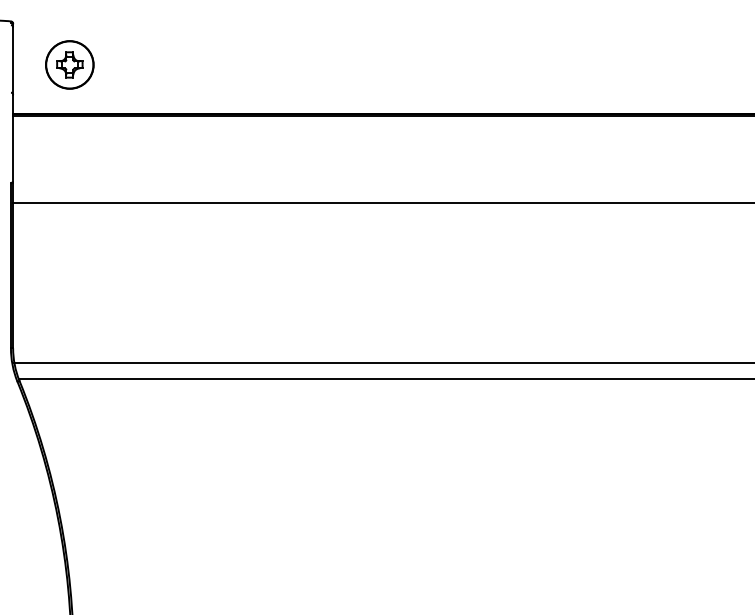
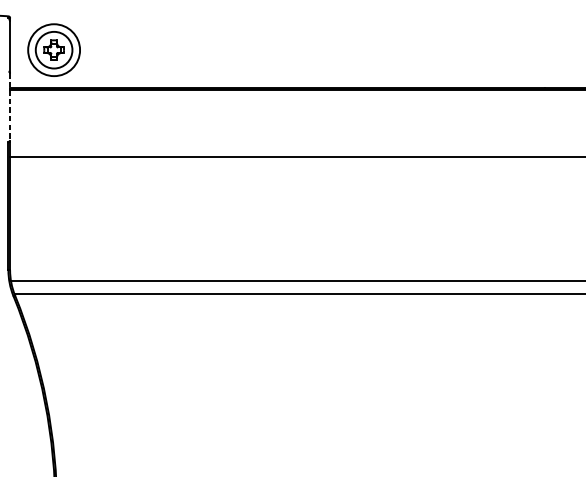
circle: (69, 64) -> (53, 49), size x1.4
line: (13, 138) -> (10, 107), solid -> dashed

